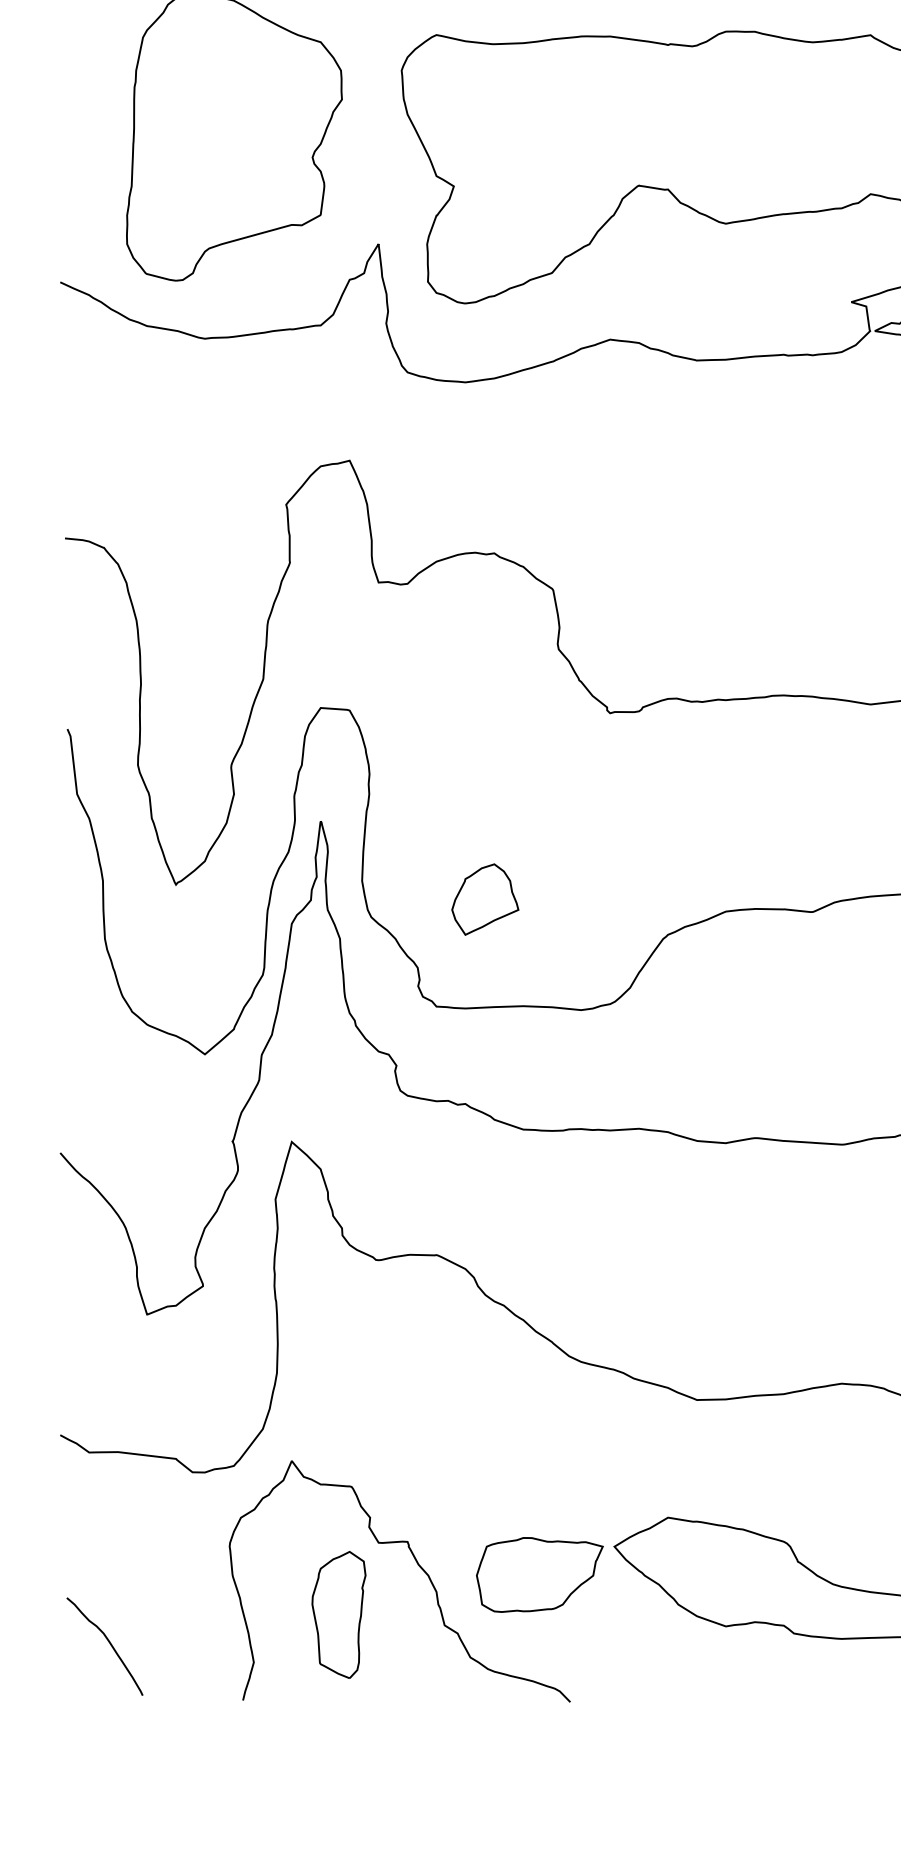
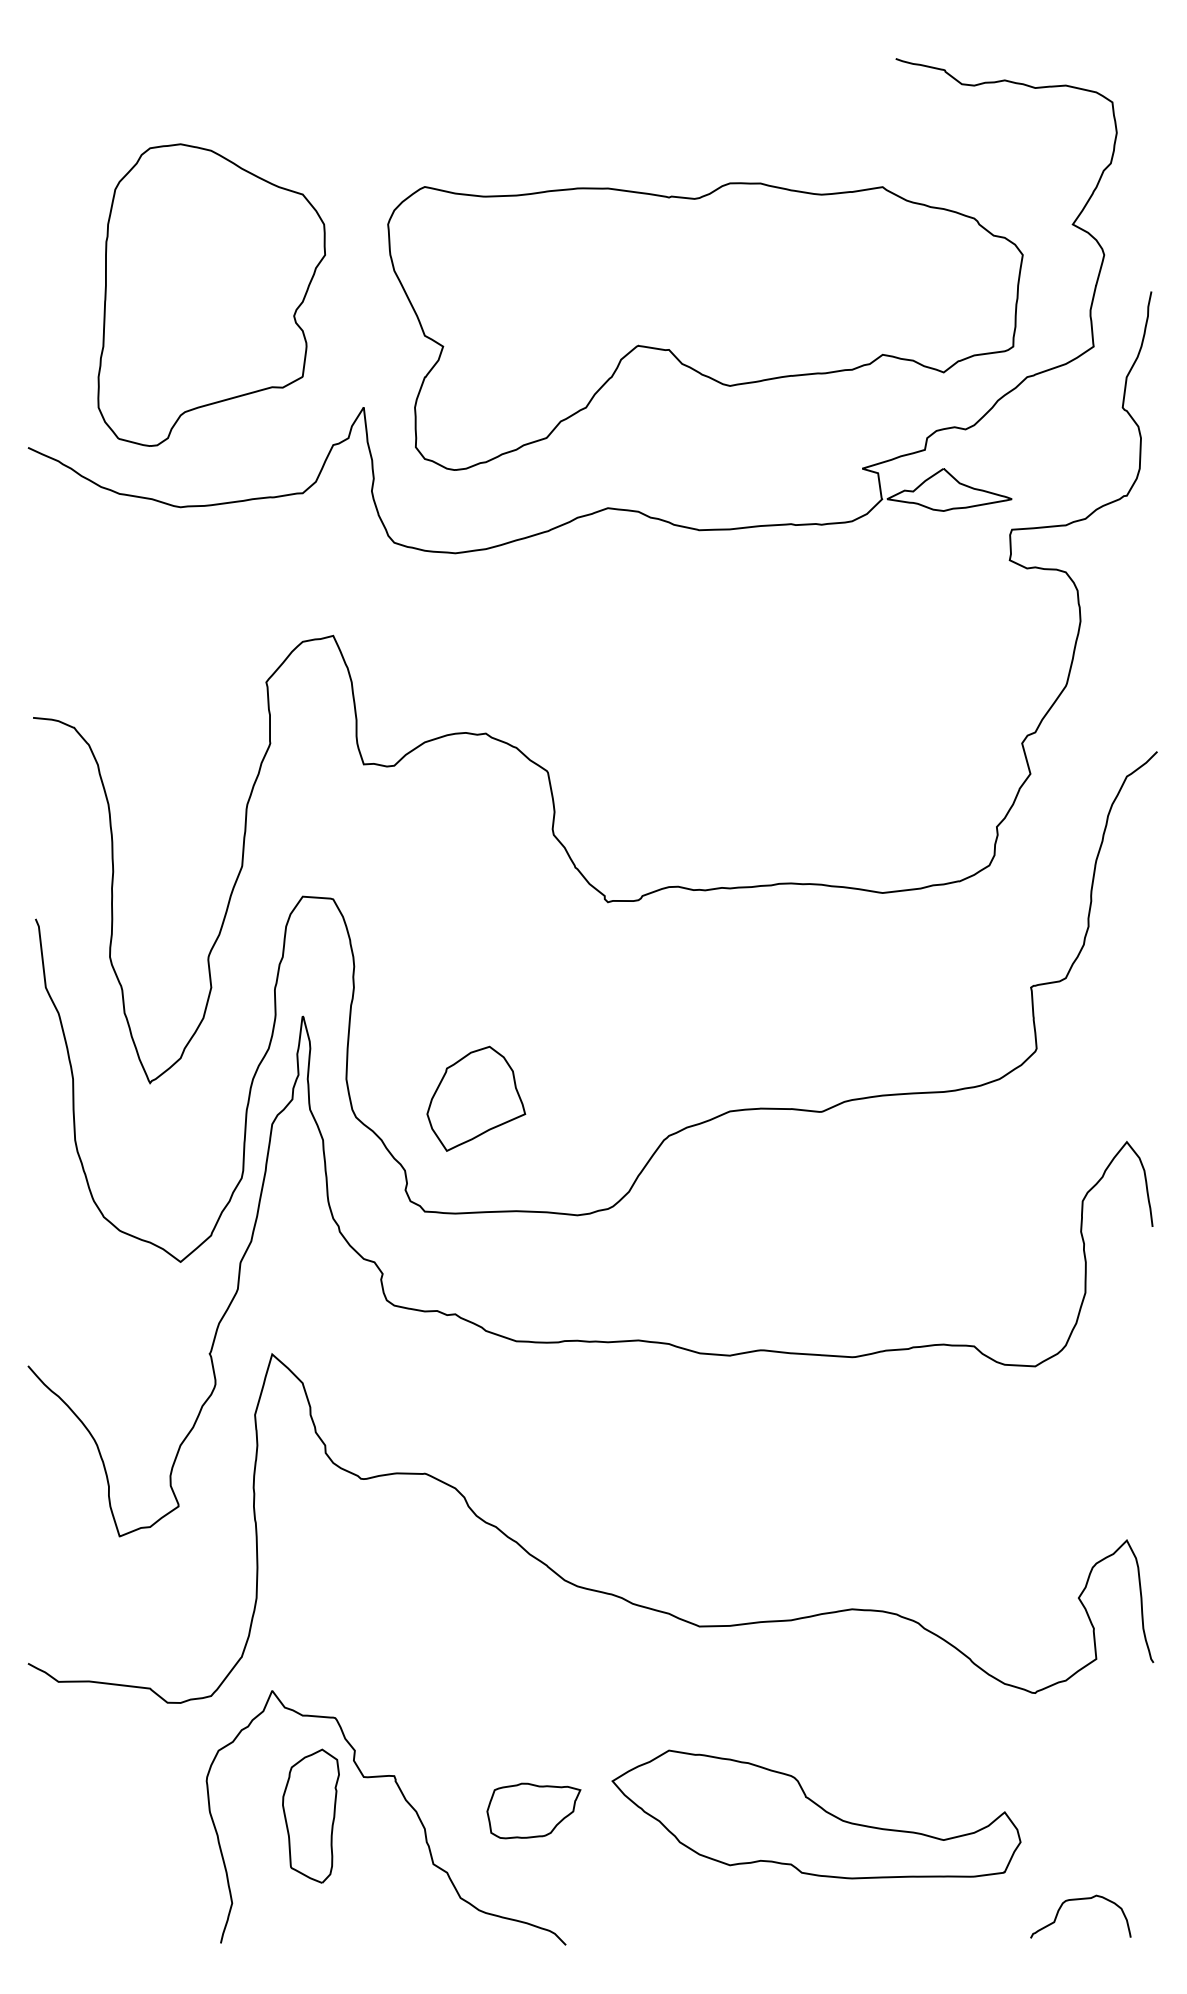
part: (485, 899) -> (476, 1098), size x1.4
part: (539, 1574) -> (533, 1810), size x0.7
part: (338, 1614) -> (310, 1815), moved
curve: (110, 1644) -> (80, 1884), removed

